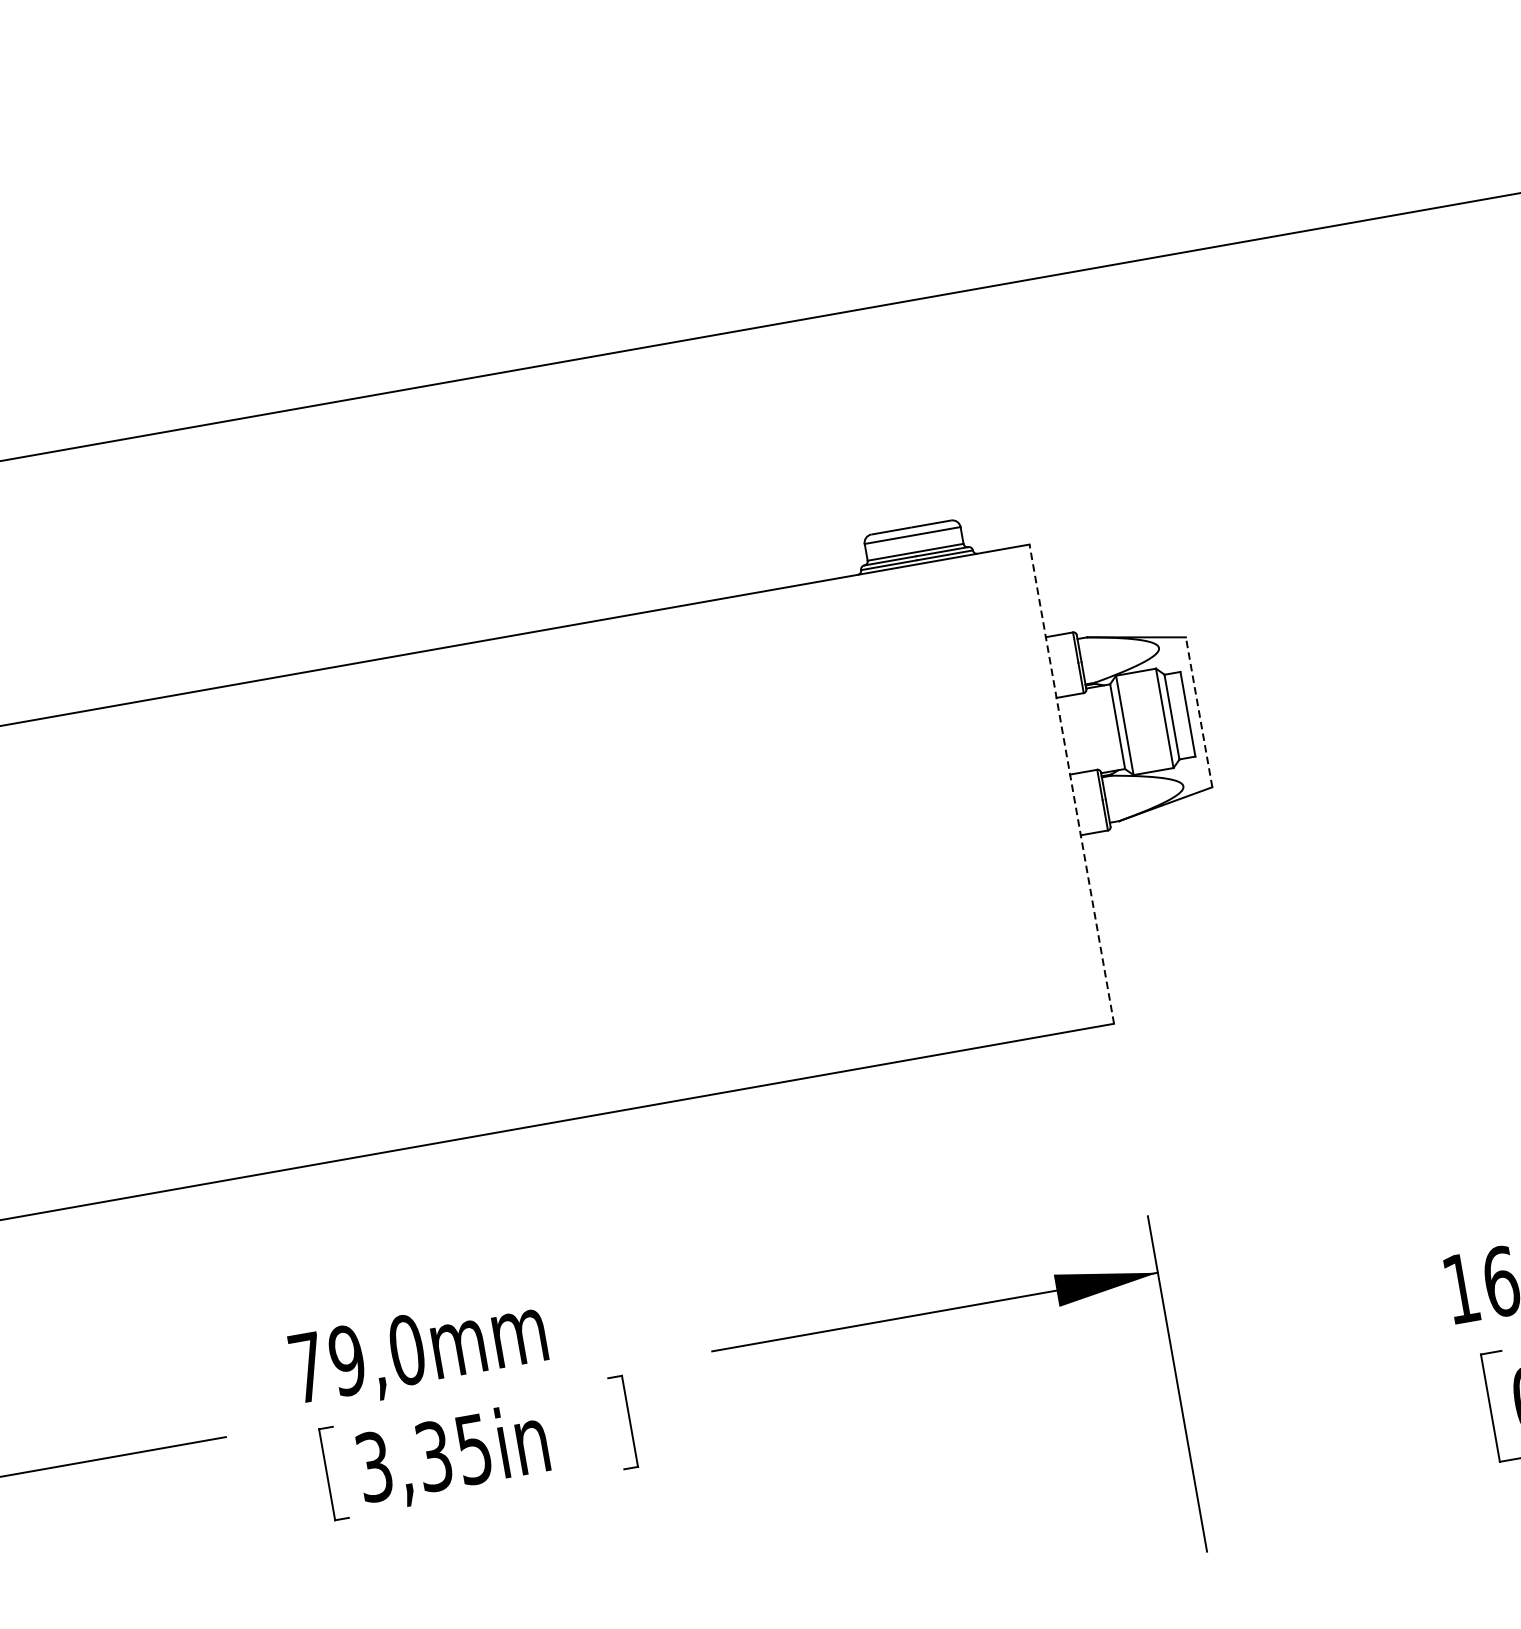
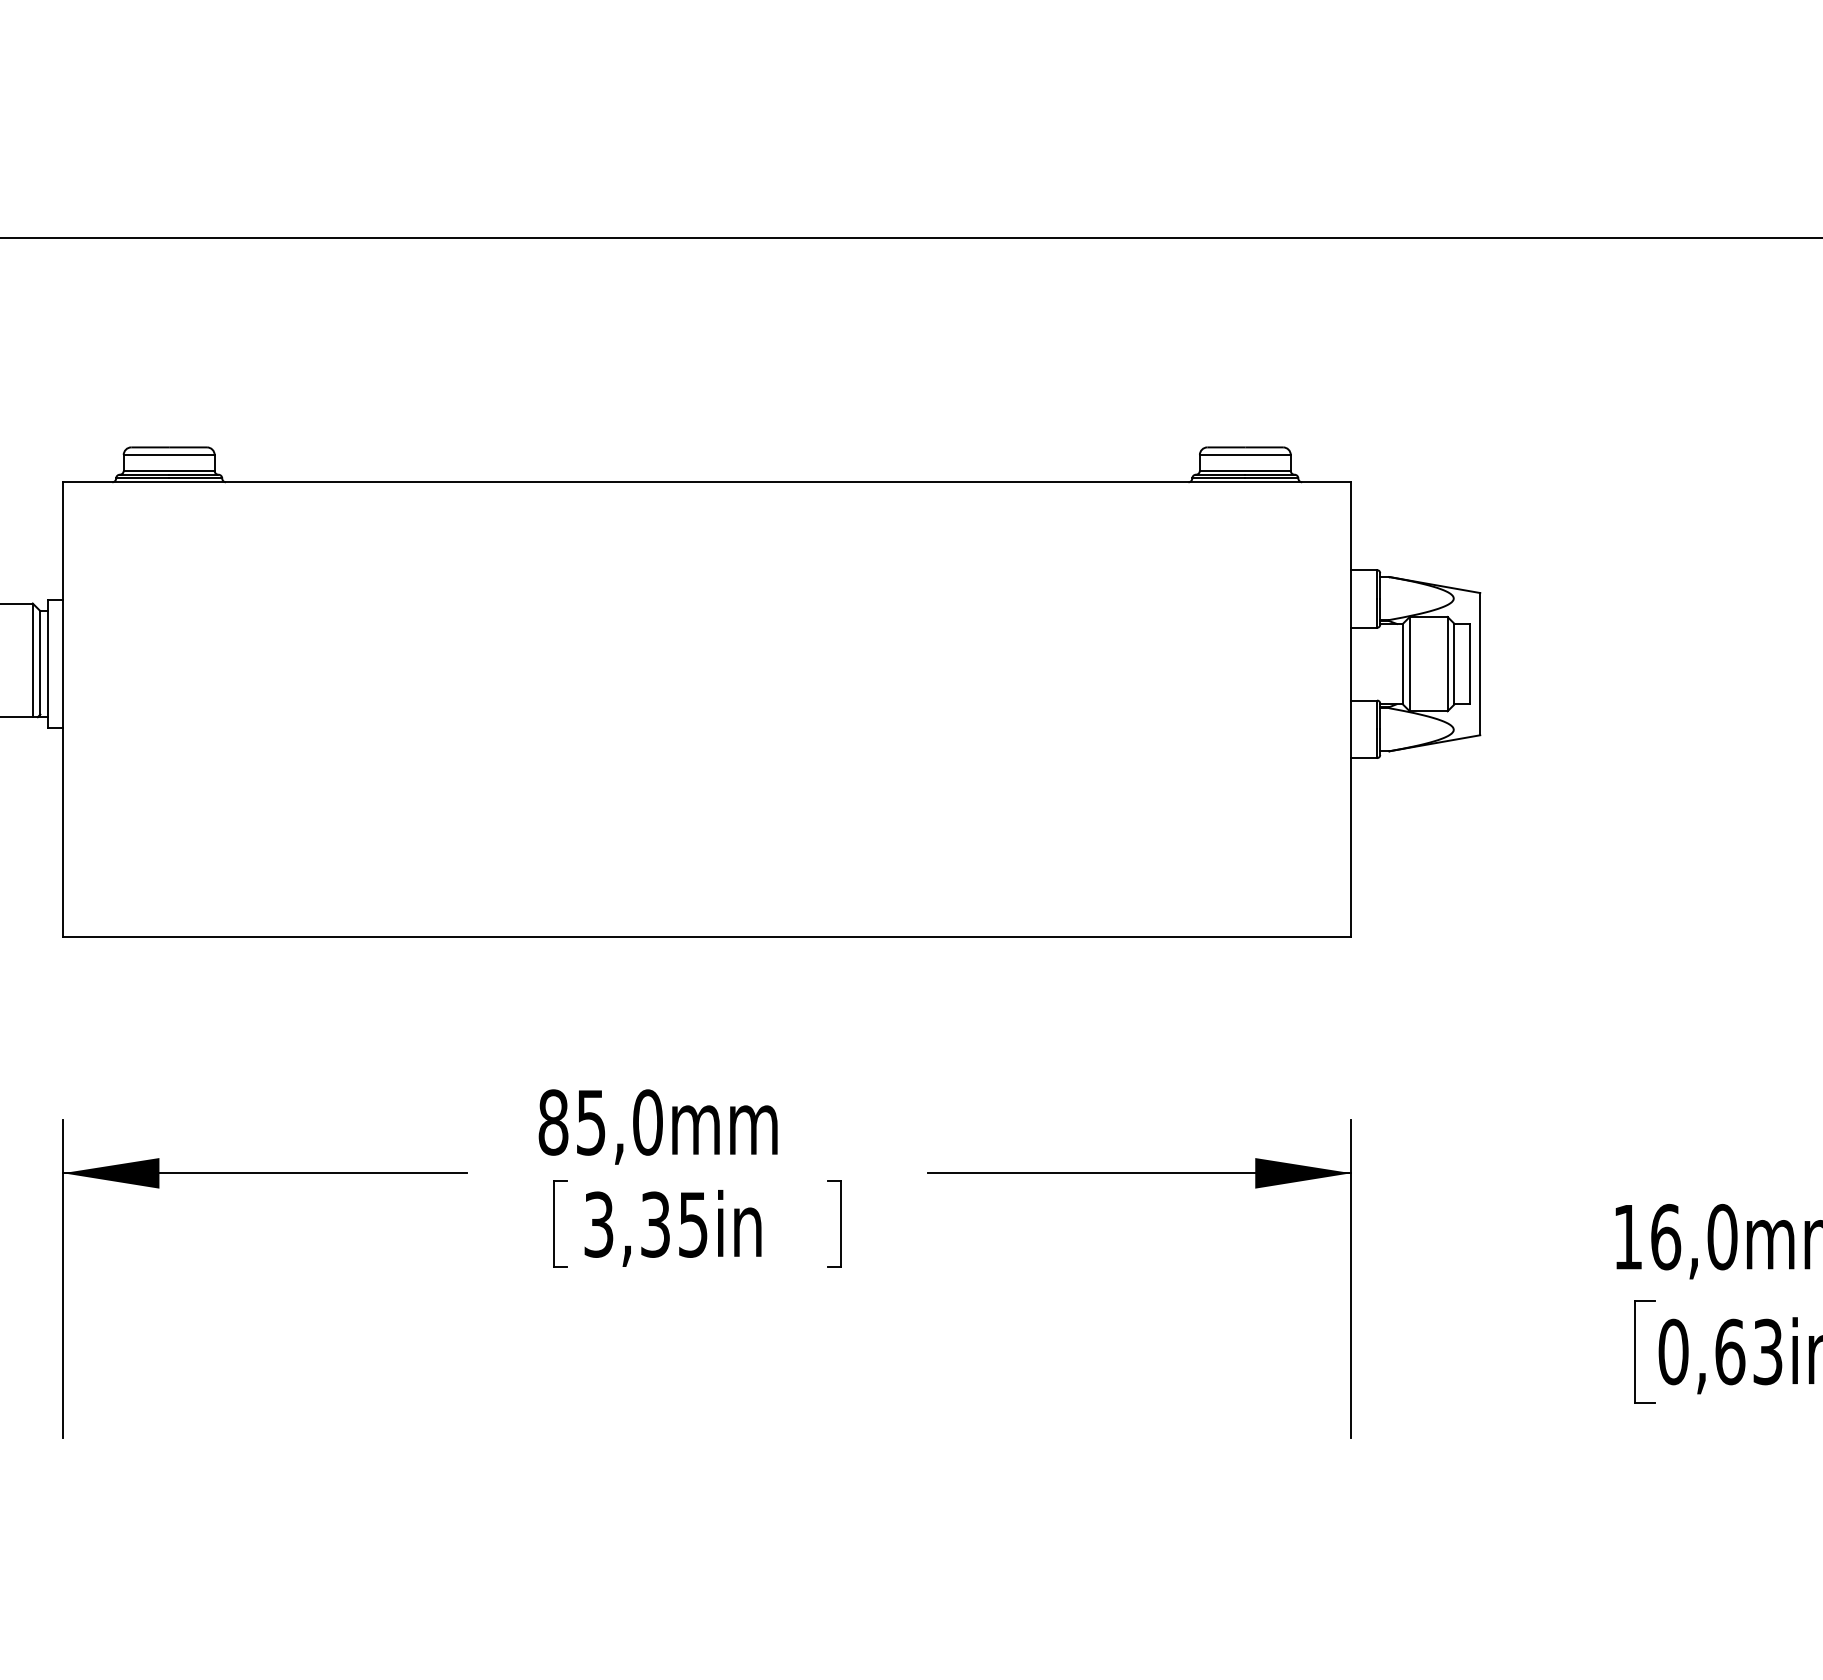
line: (1199, 711) -> (1480, 663), dashed -> solid
line: (1071, 784) -> (1351, 709), dashed -> solid
text: (327, 1364) -> (572, 1122), 79,0mm -> 85,0mm

